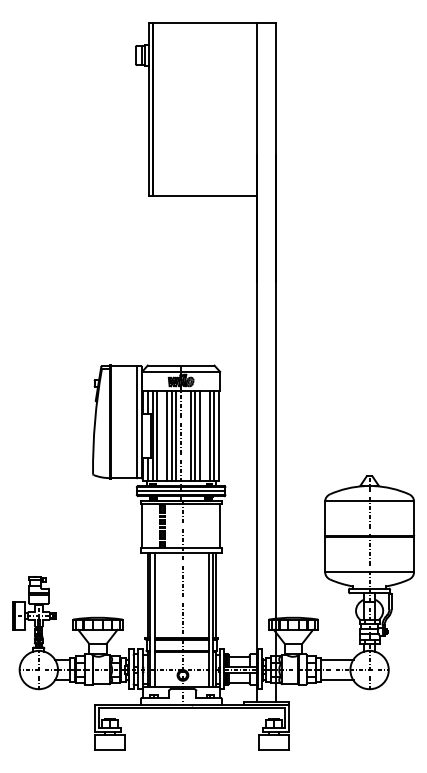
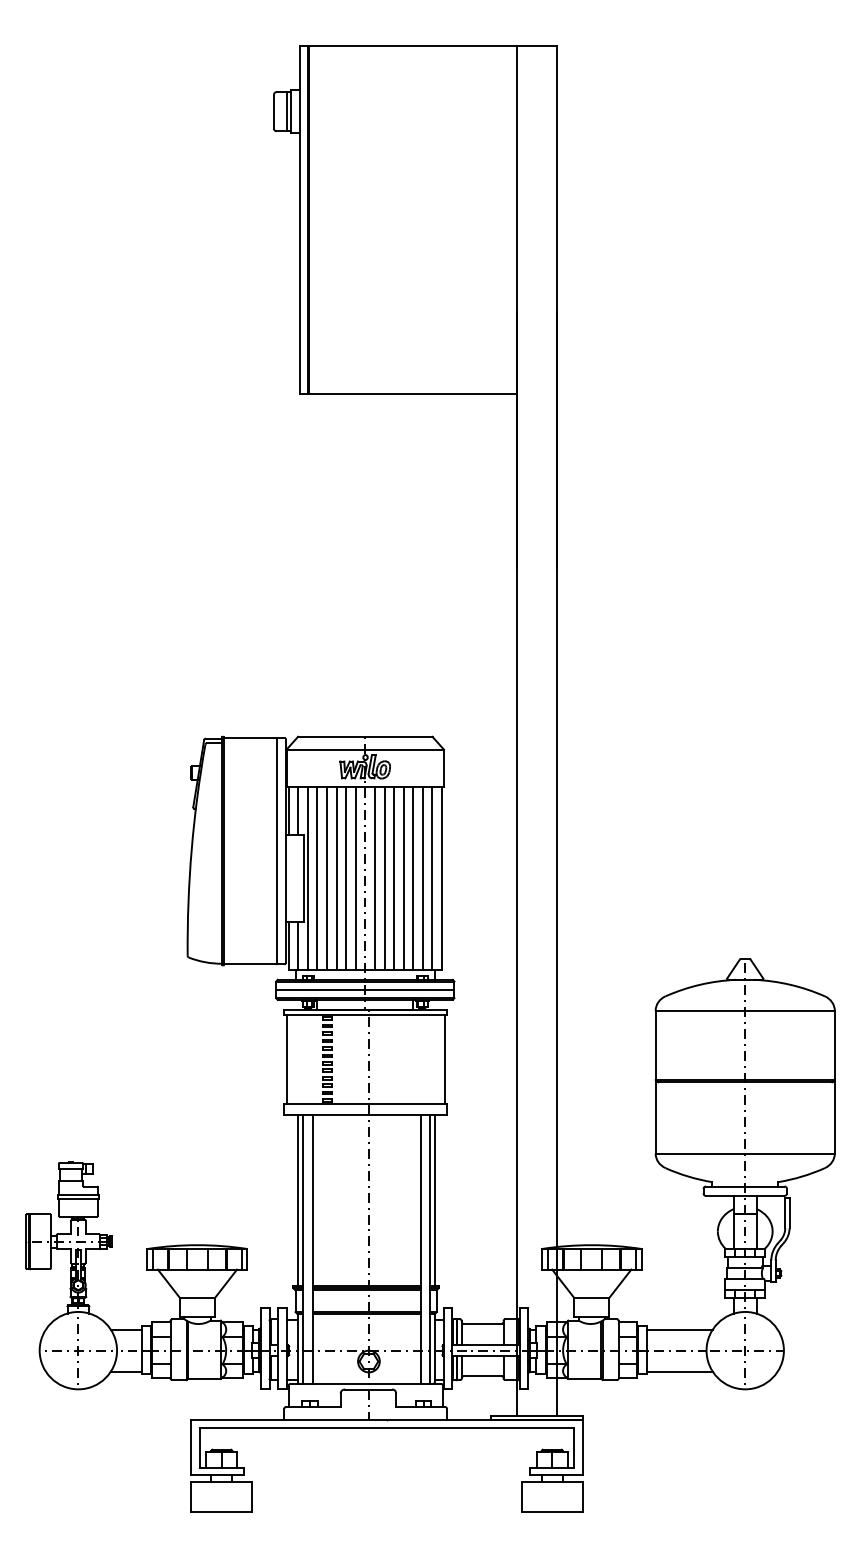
line: (162, 435) -> (327, 877), added
line: (185, 435) -> (374, 877), added
line: (204, 435) -> (412, 877), added

